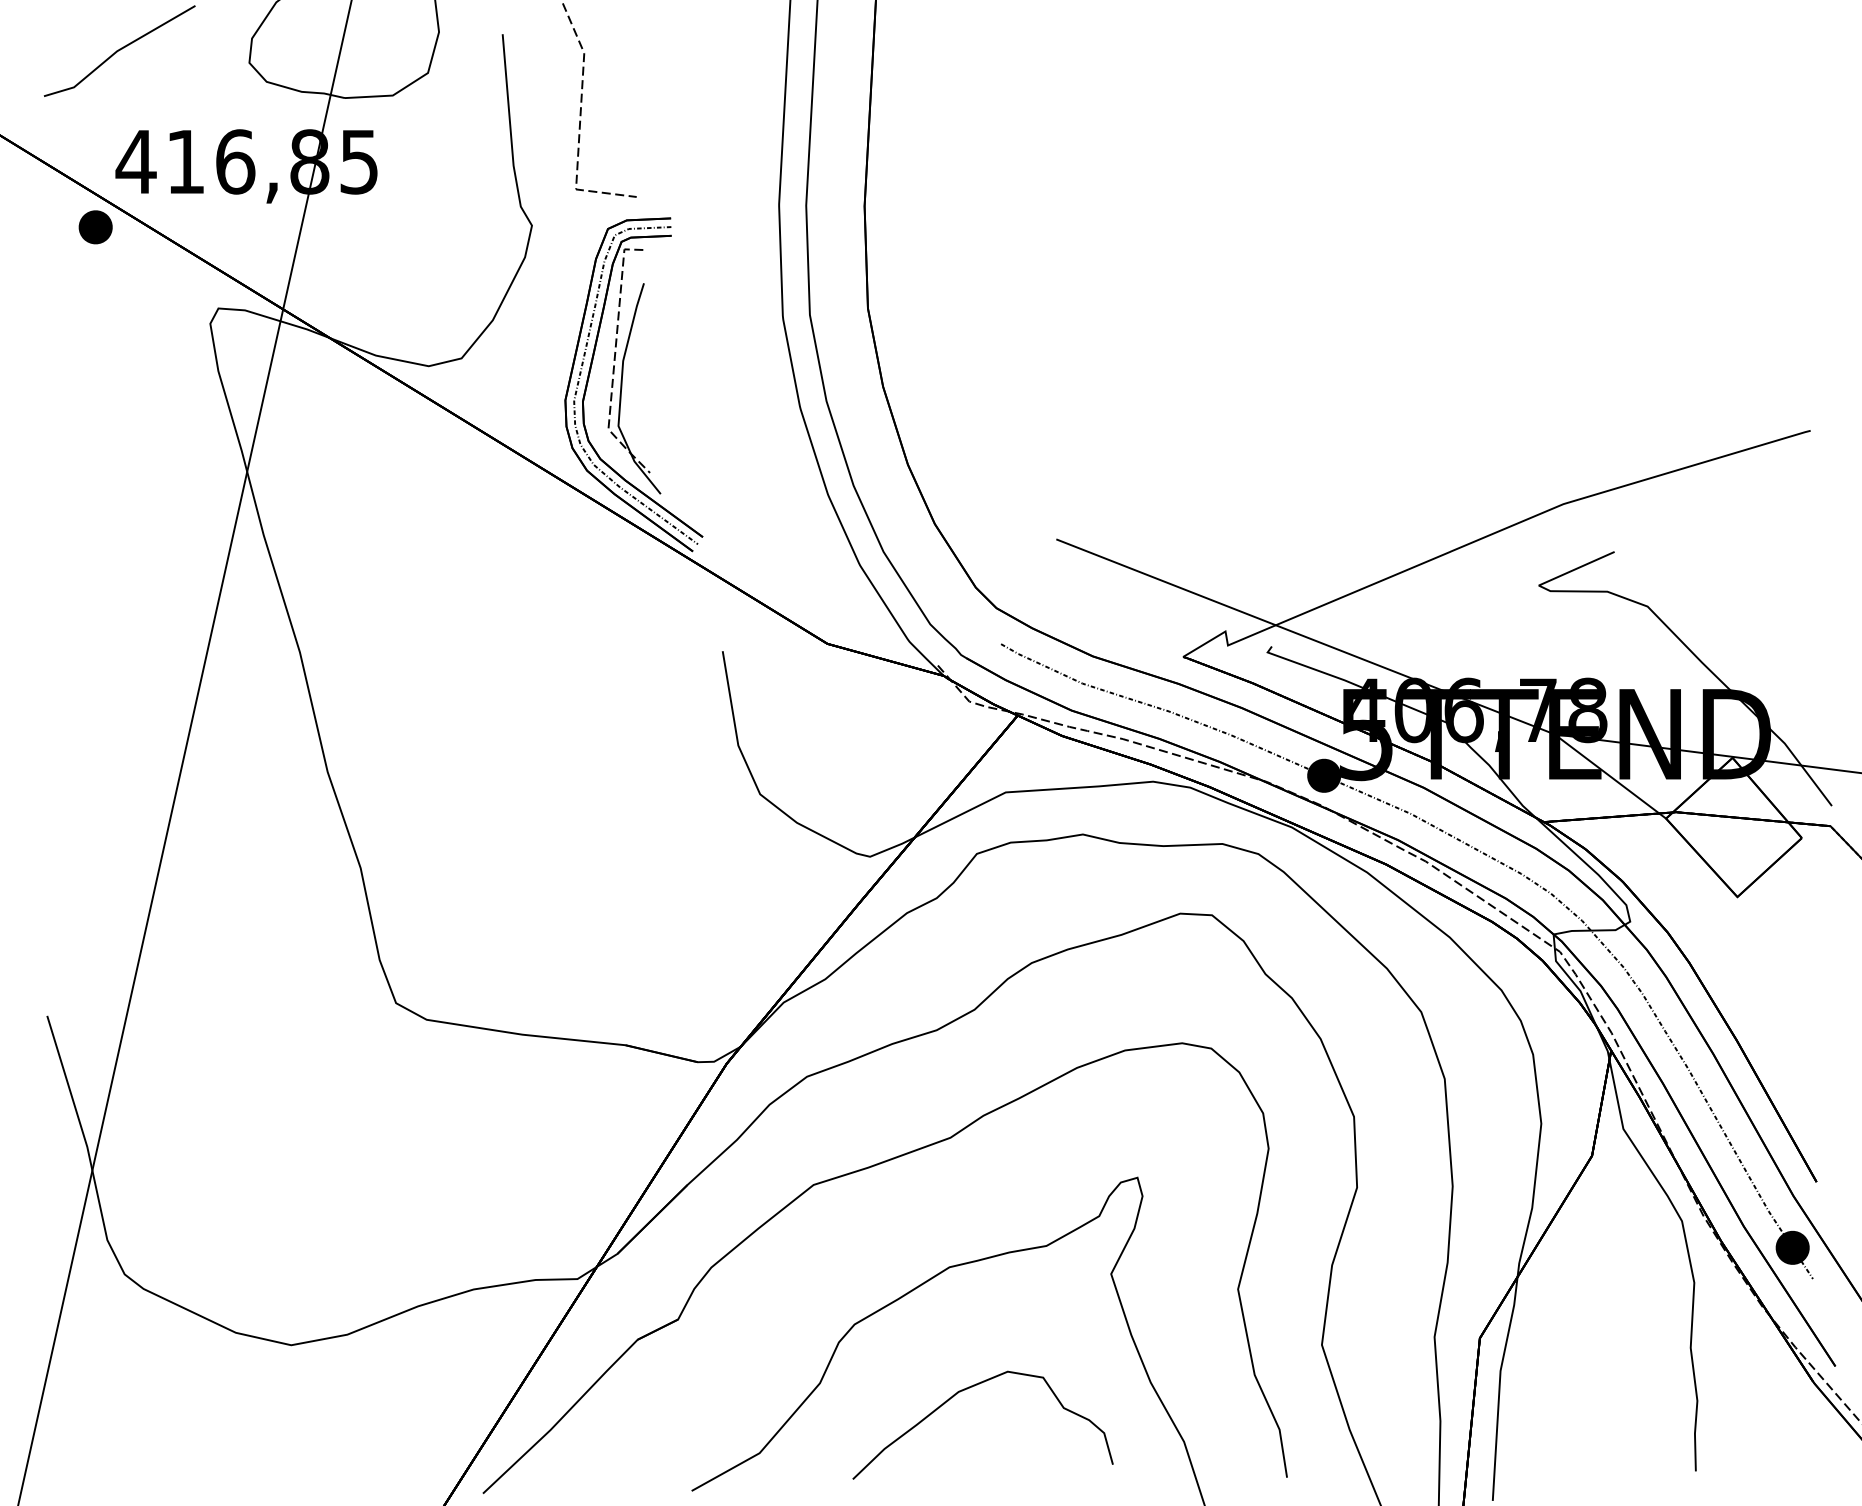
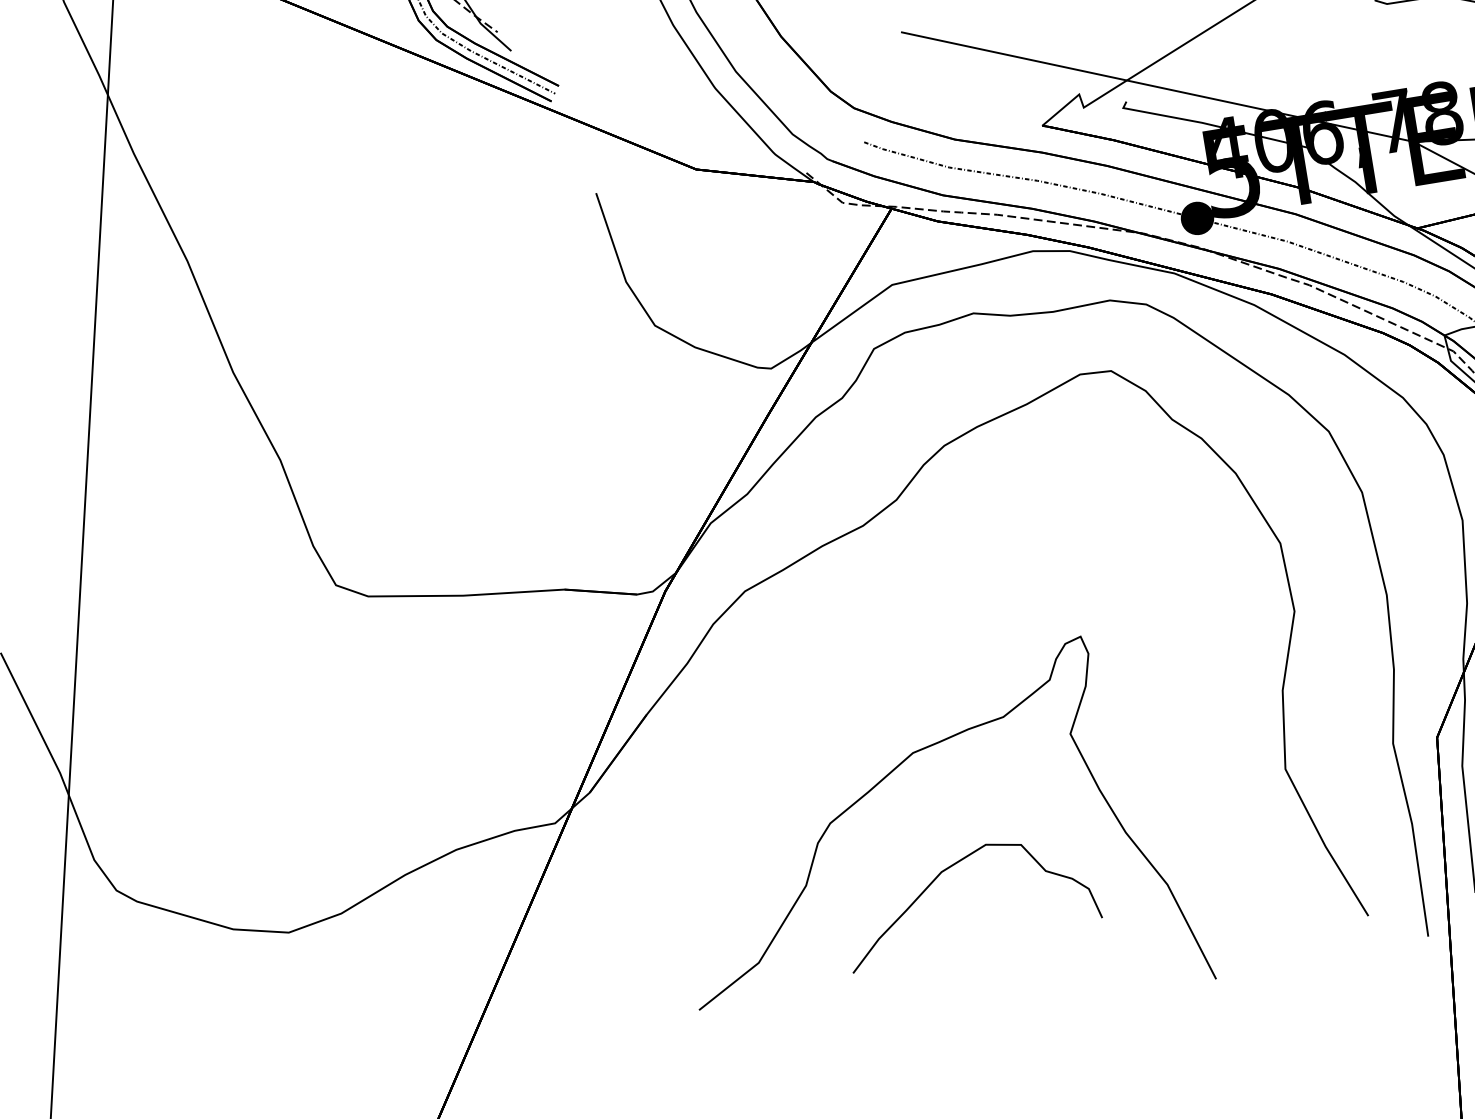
part: (860, 1171) -> (811, 674), removed

